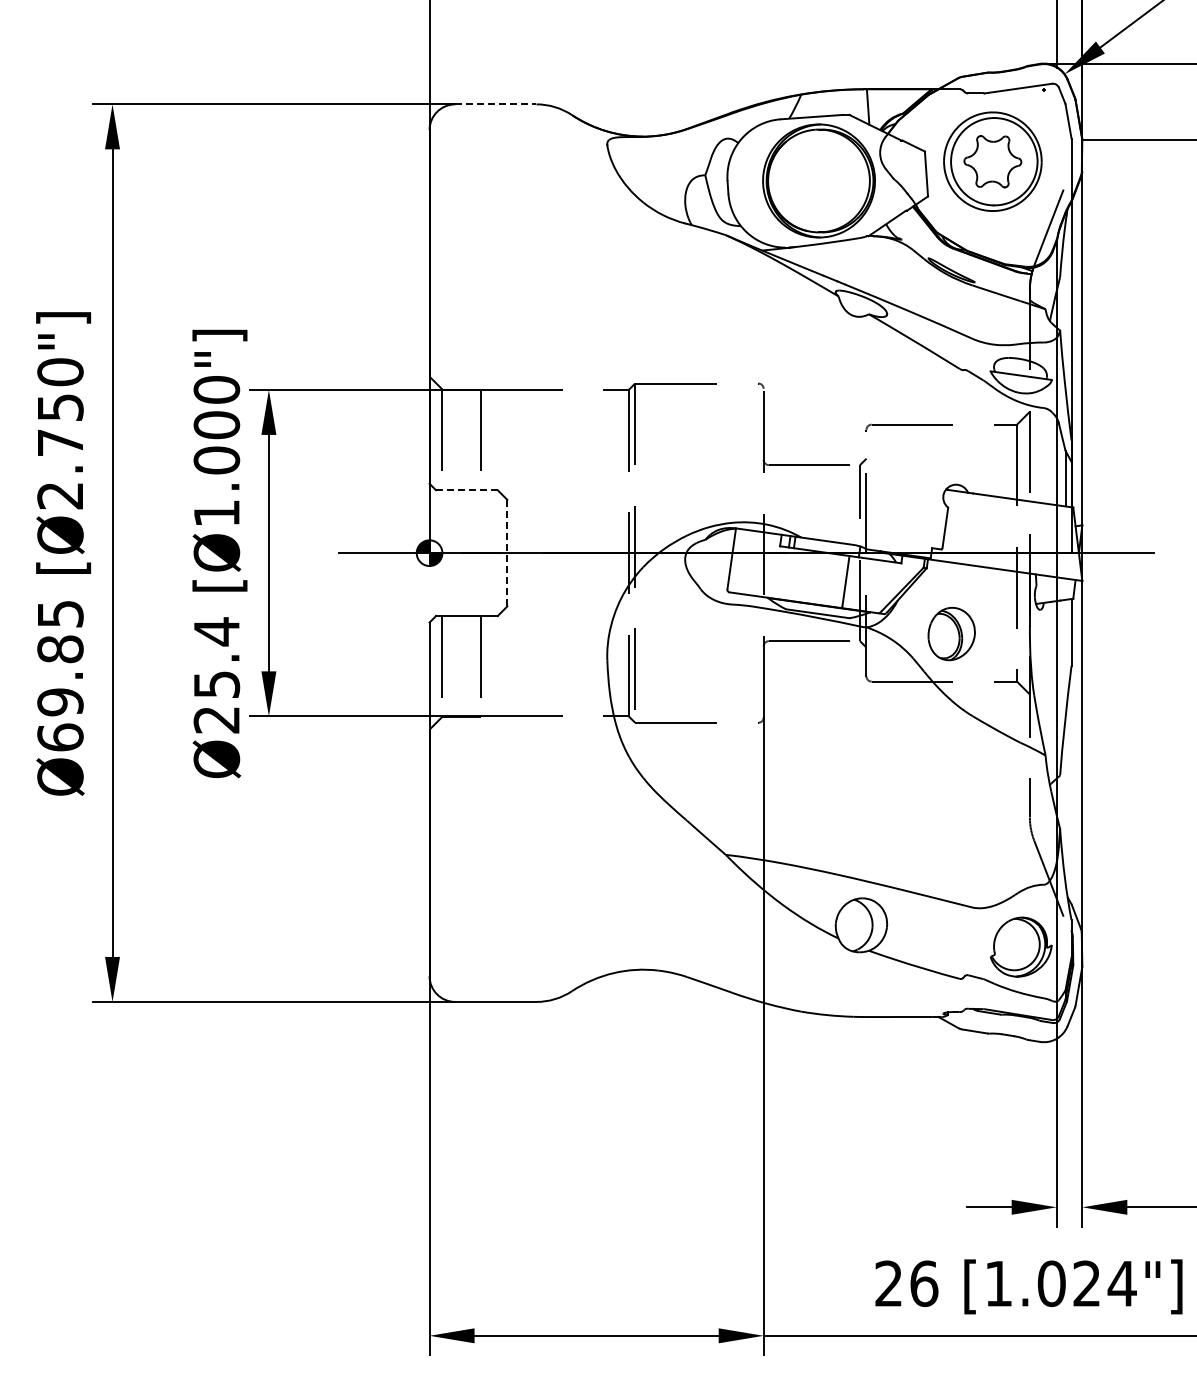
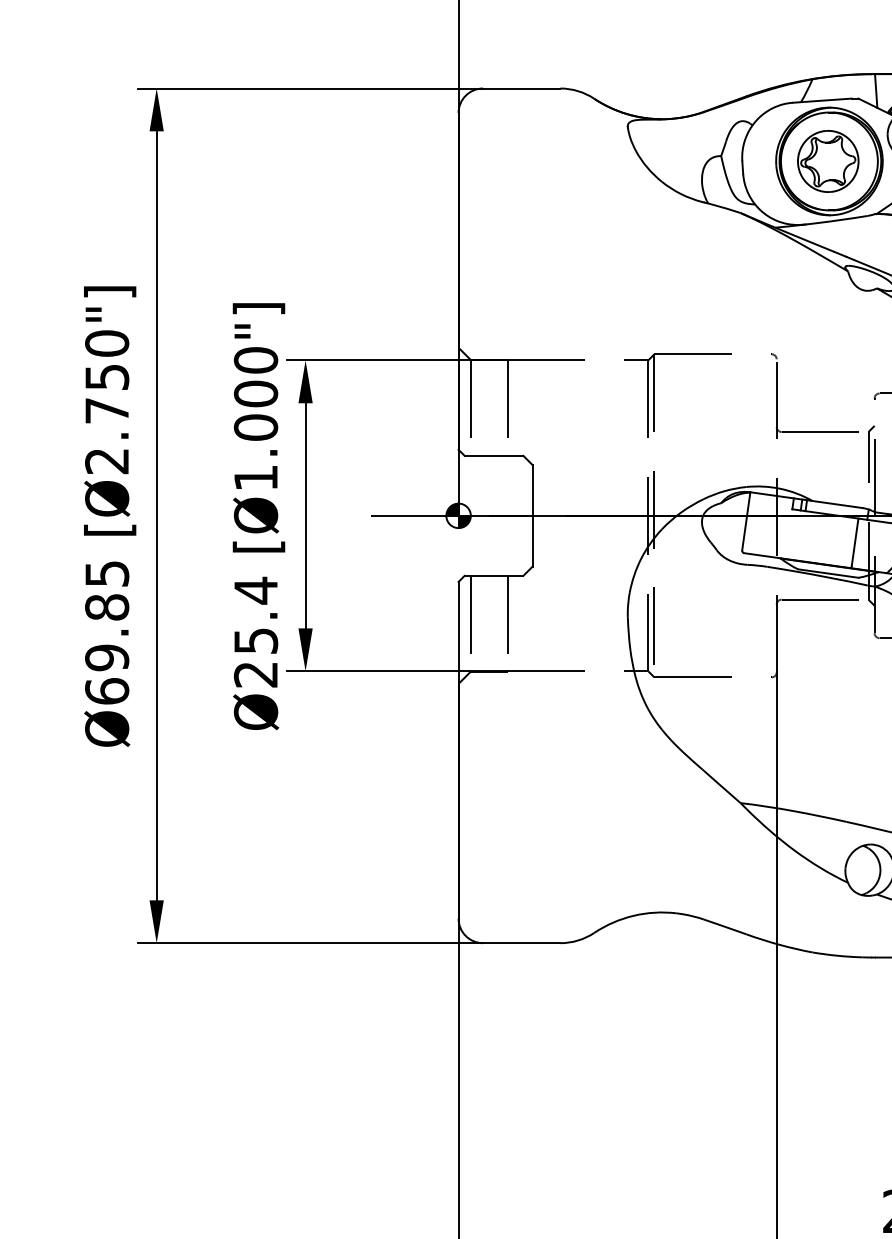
line: (495, 104) -> (521, 88), dashed -> solid
part: (817, 180) -> (827, 161), added
line: (466, 490) -> (493, 456), dashed -> solid
line: (507, 552) -> (532, 515), dashed -> solid

